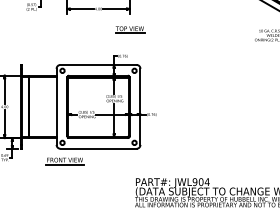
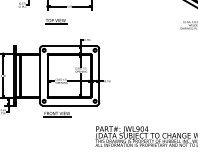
part: (130, 29) -> (56, 21), moved
part: (64, 161) -> (56, 114), moved

